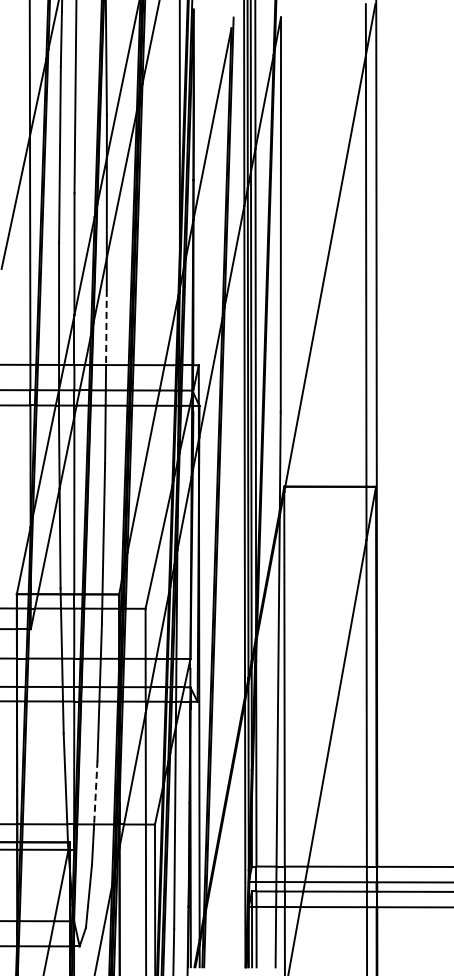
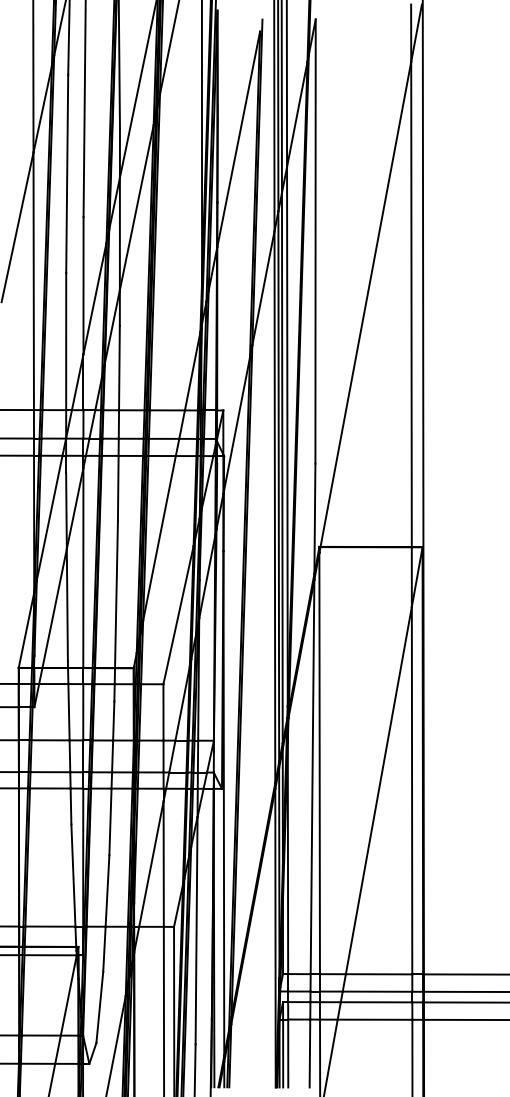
line: (106, 327) -> (119, 368), dashed -> solid
line: (95, 792) -> (107, 890), dashed -> solid

